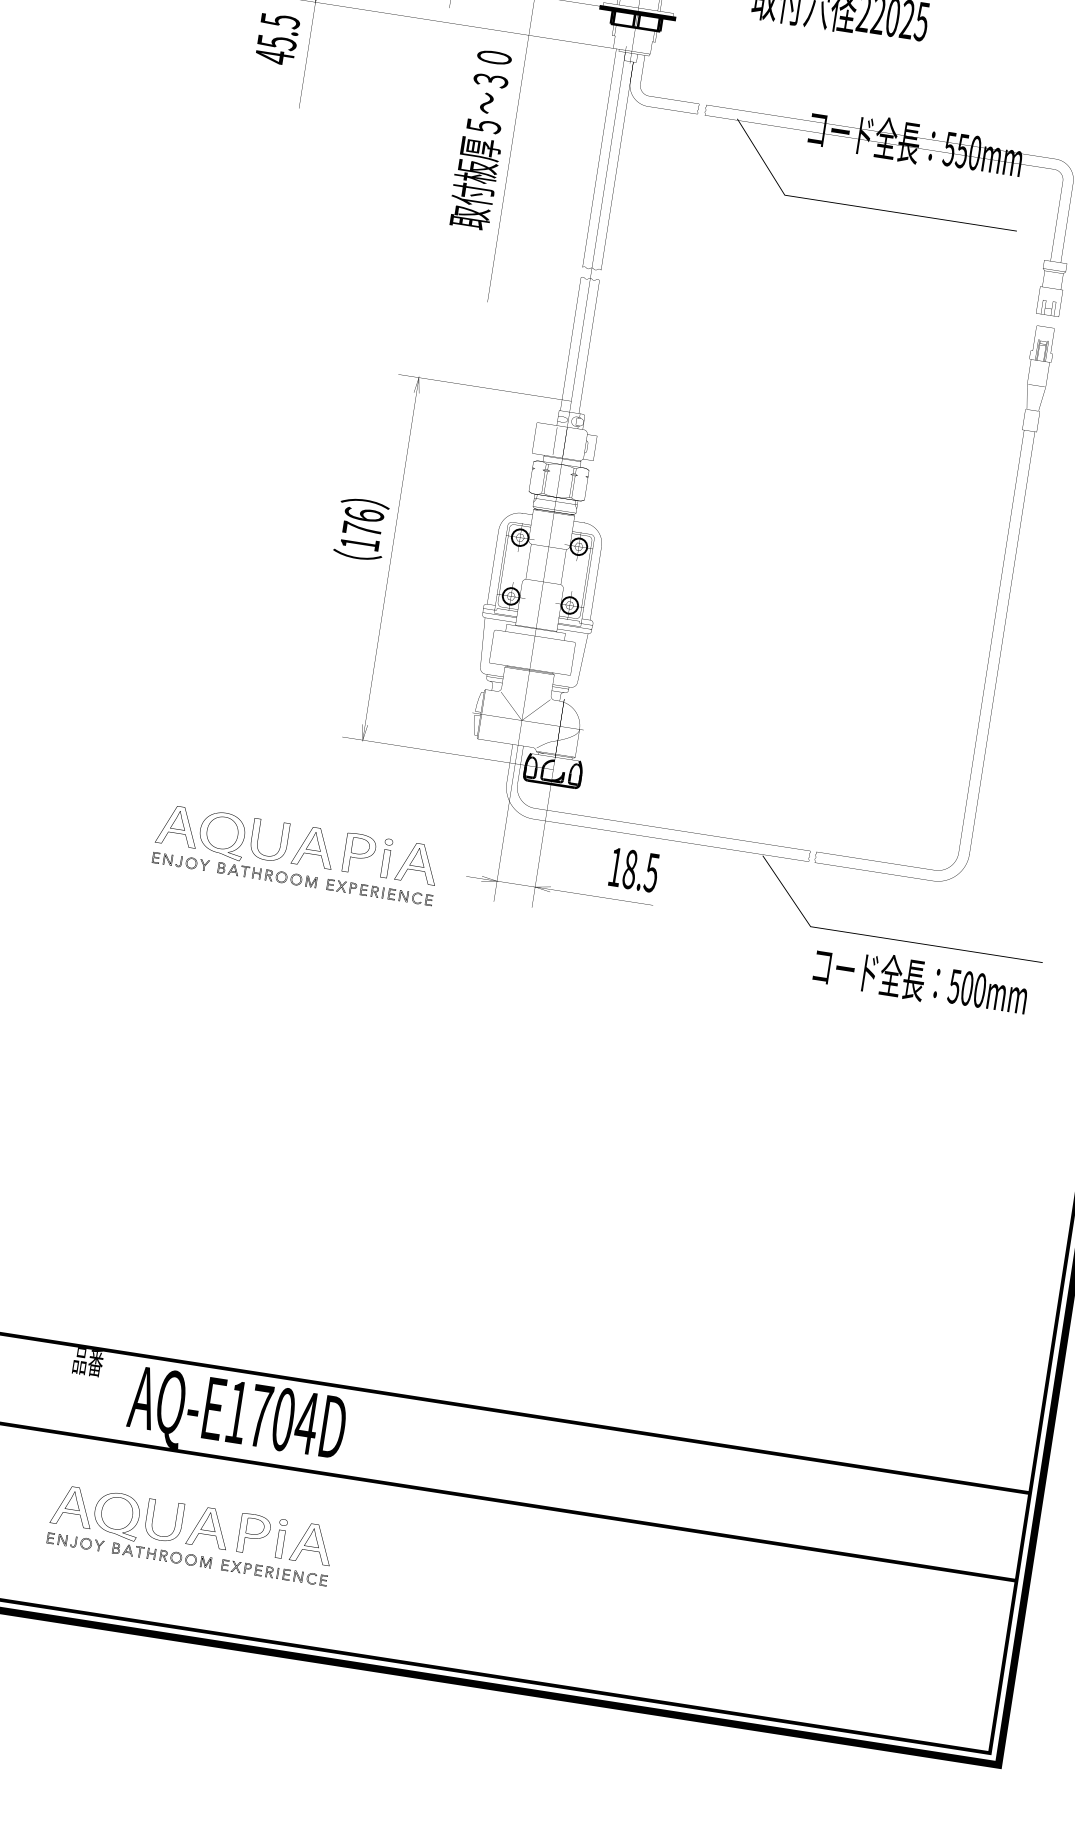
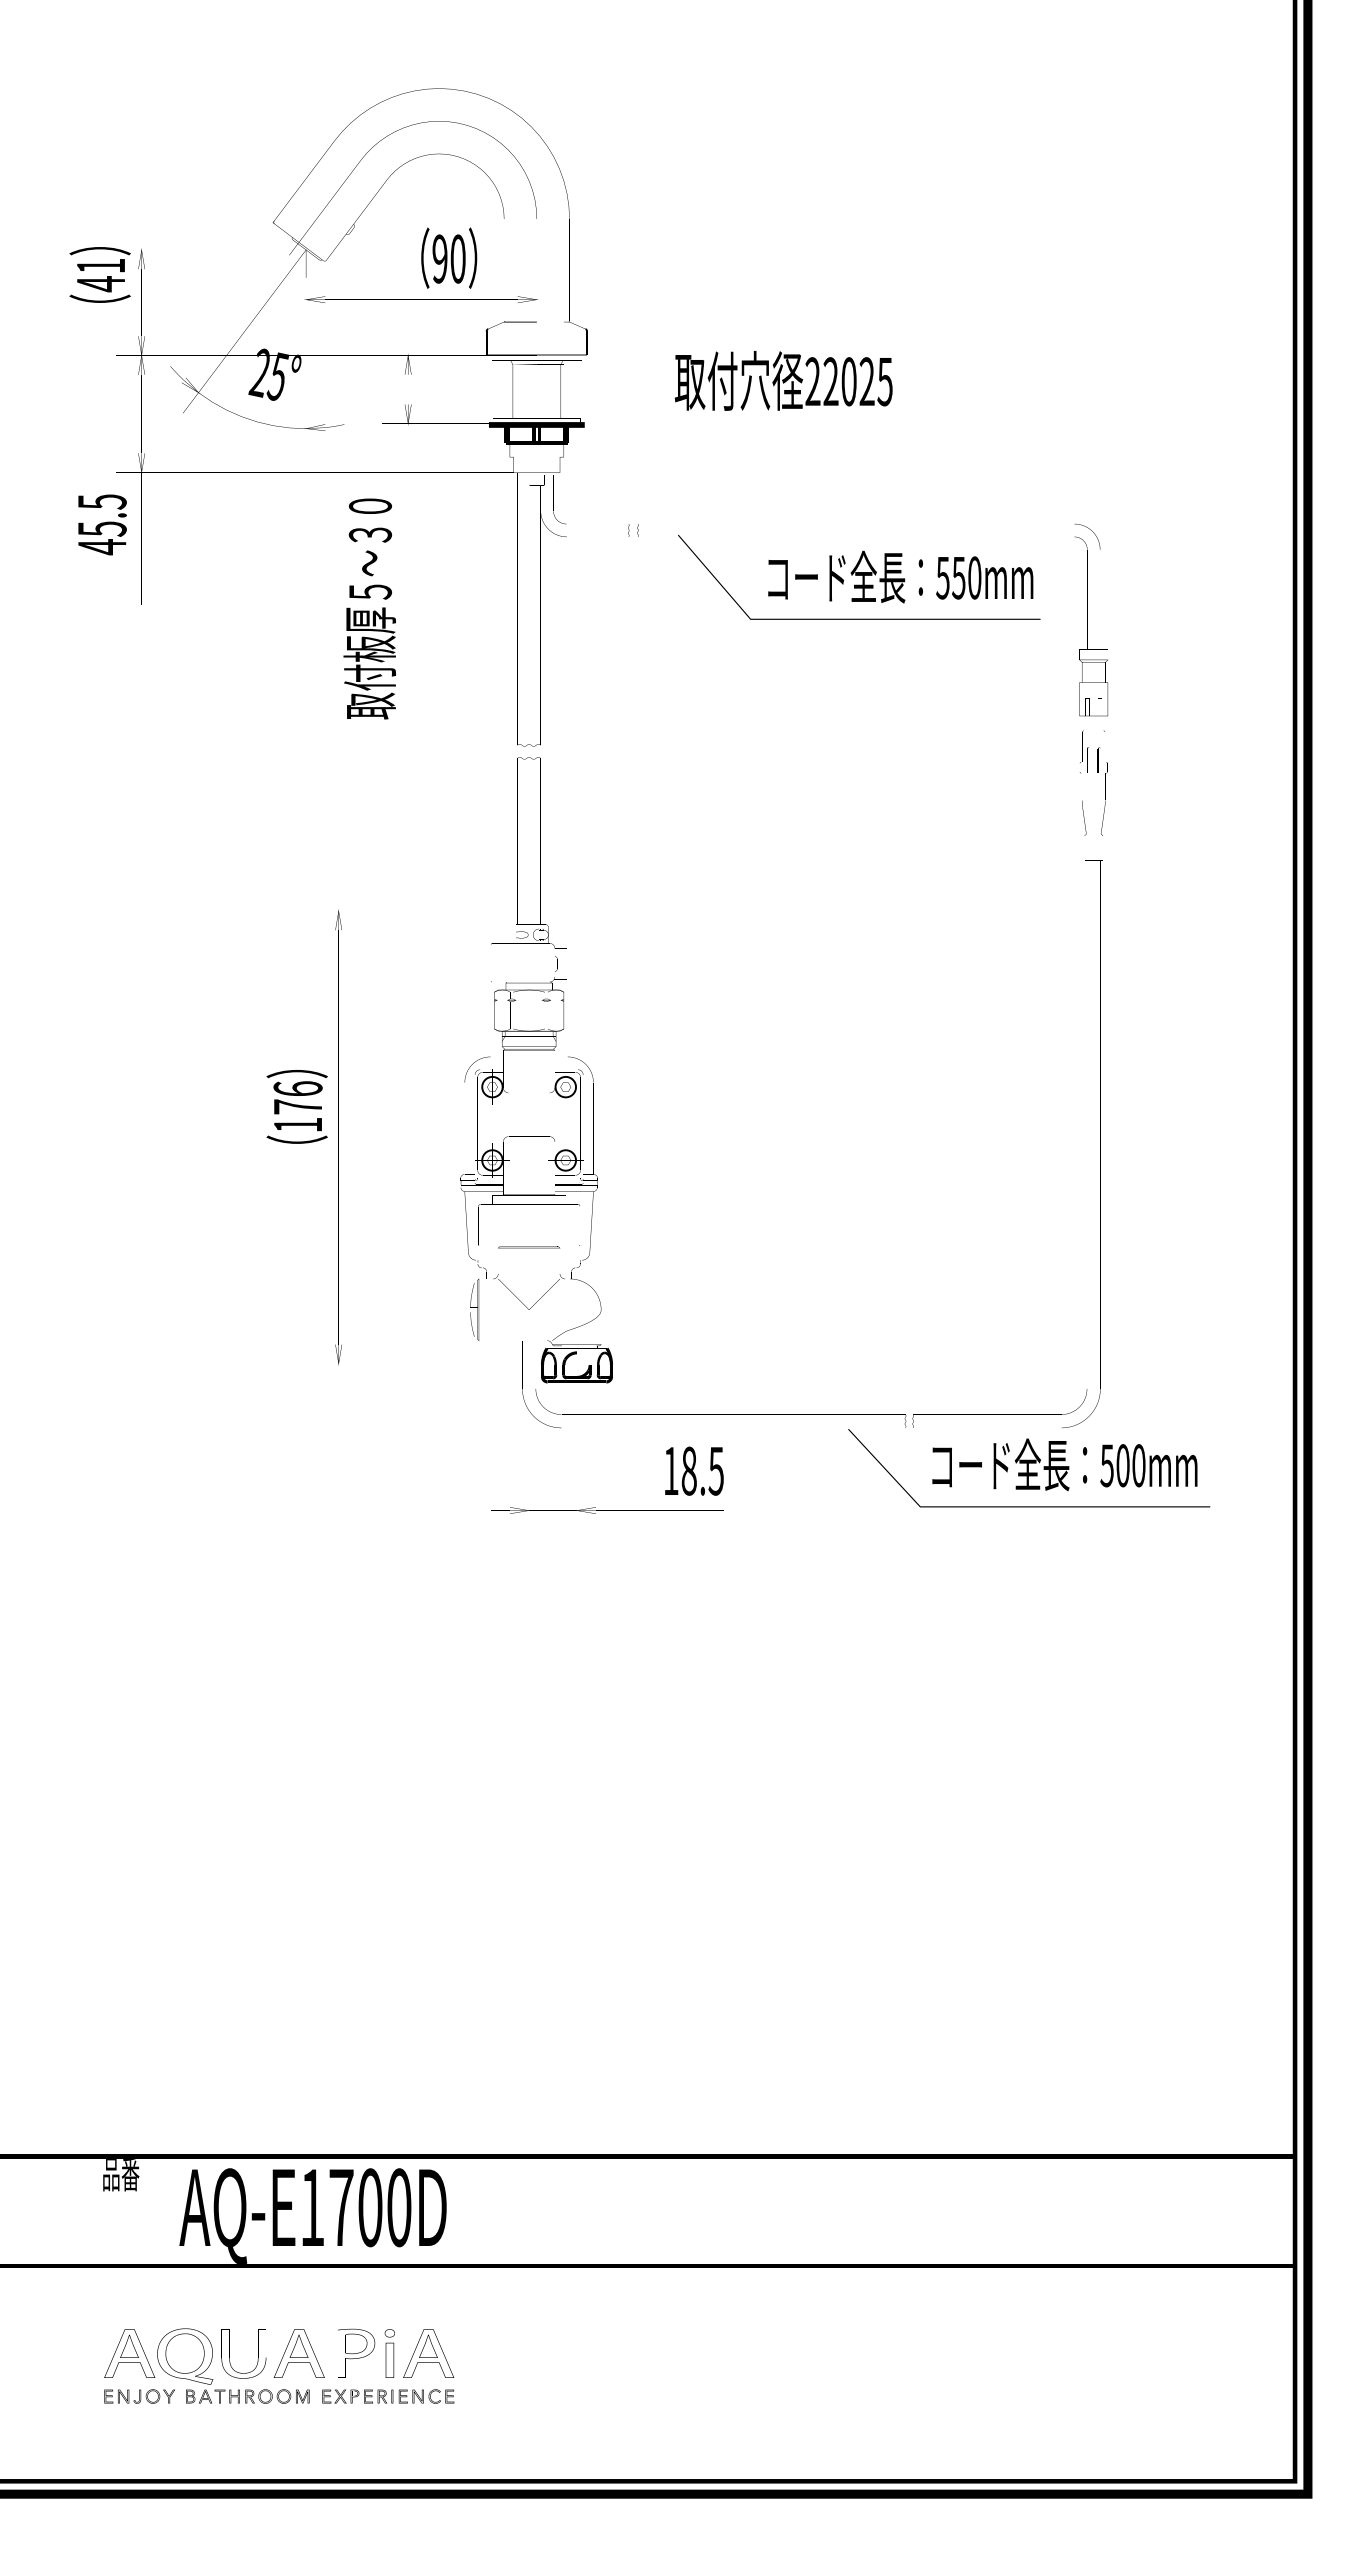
text: (915, 142) -> (900, 576), moved
part: (296, 854) -> (279, 1515), removed
text: (920, 980) -> (1064, 1464), moved
text: (306, 1422) -> (399, 2207), AQ-E1704D -> AQ-E1700D

